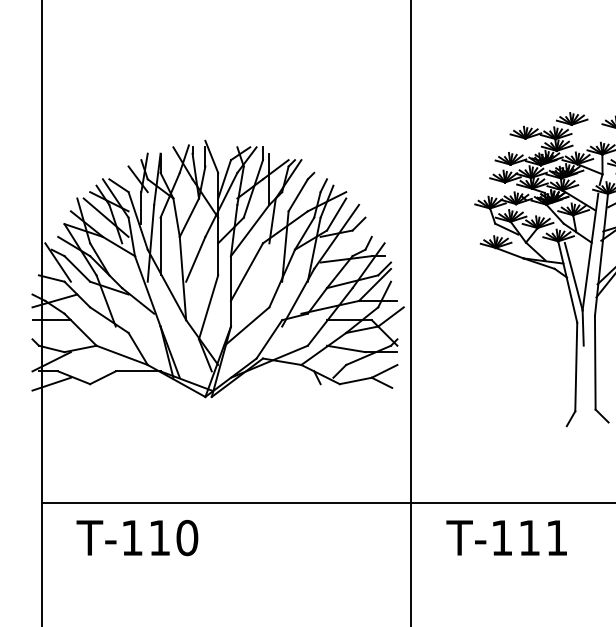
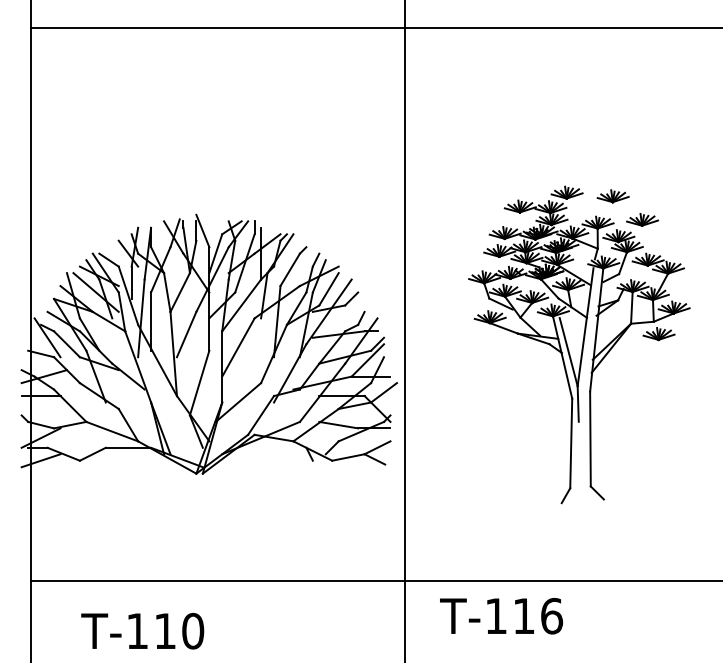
text: (557, 537) -> (552, 615), T-111 -> T-116
text: (137, 538) -> (142, 631), moved

